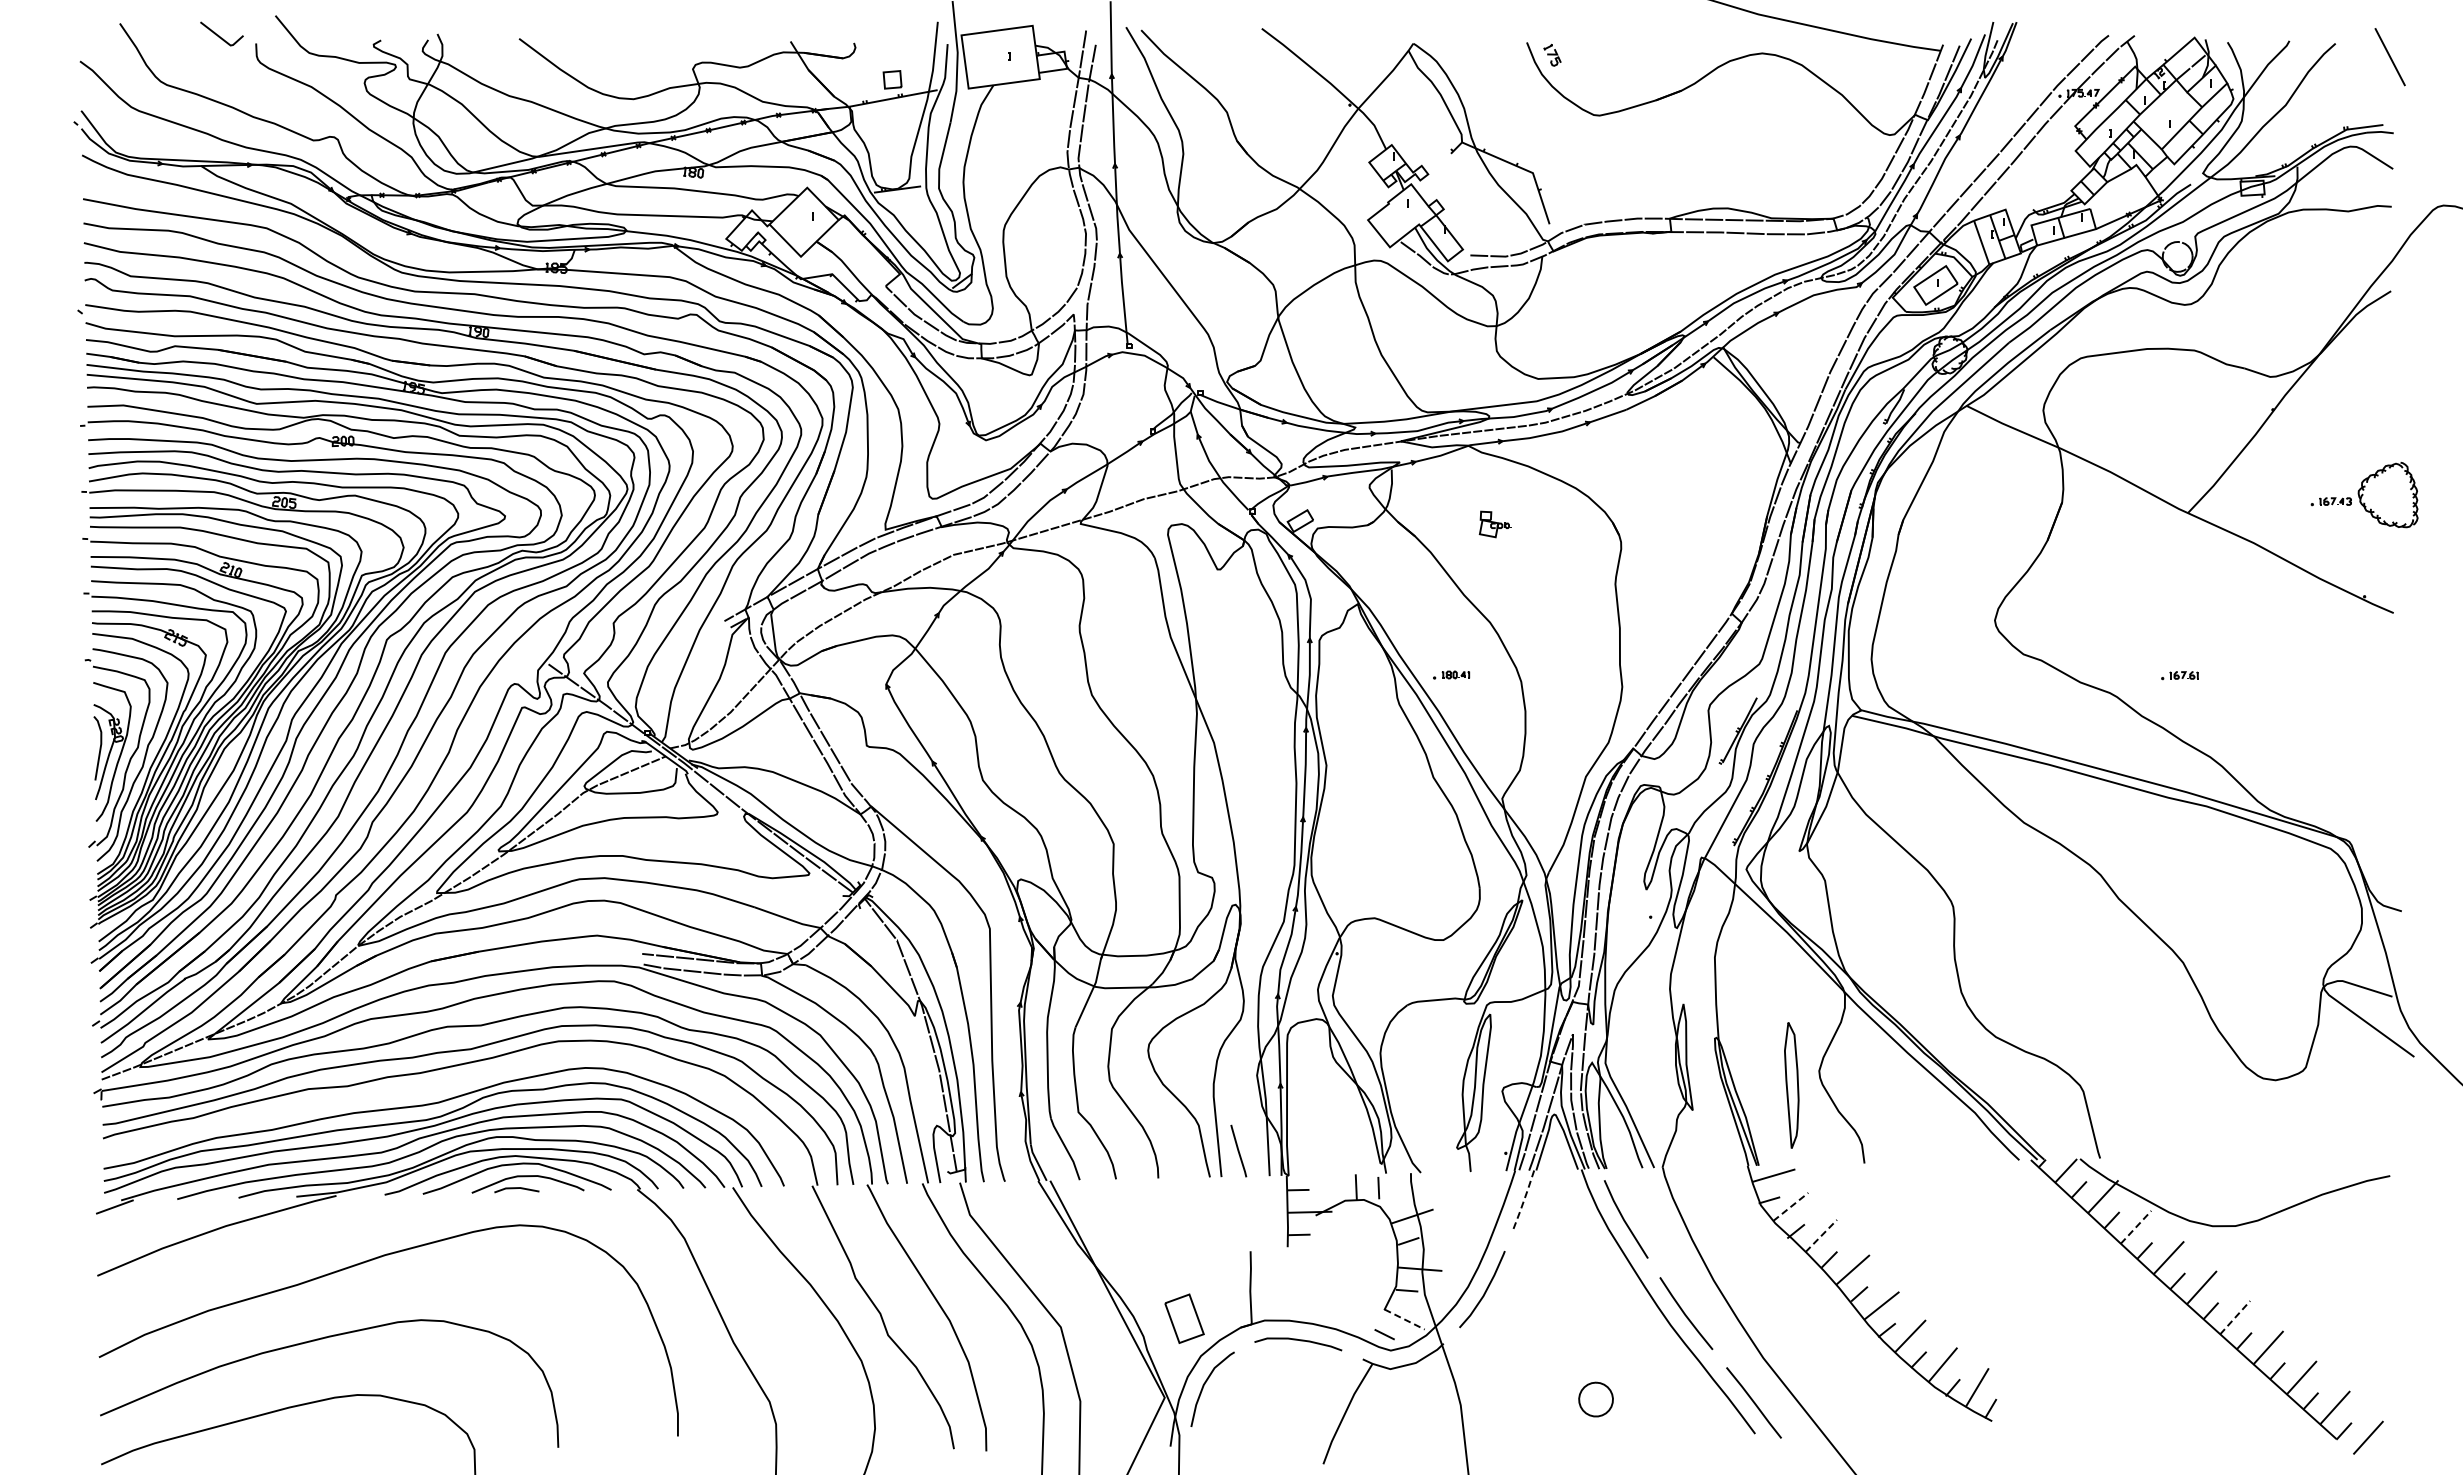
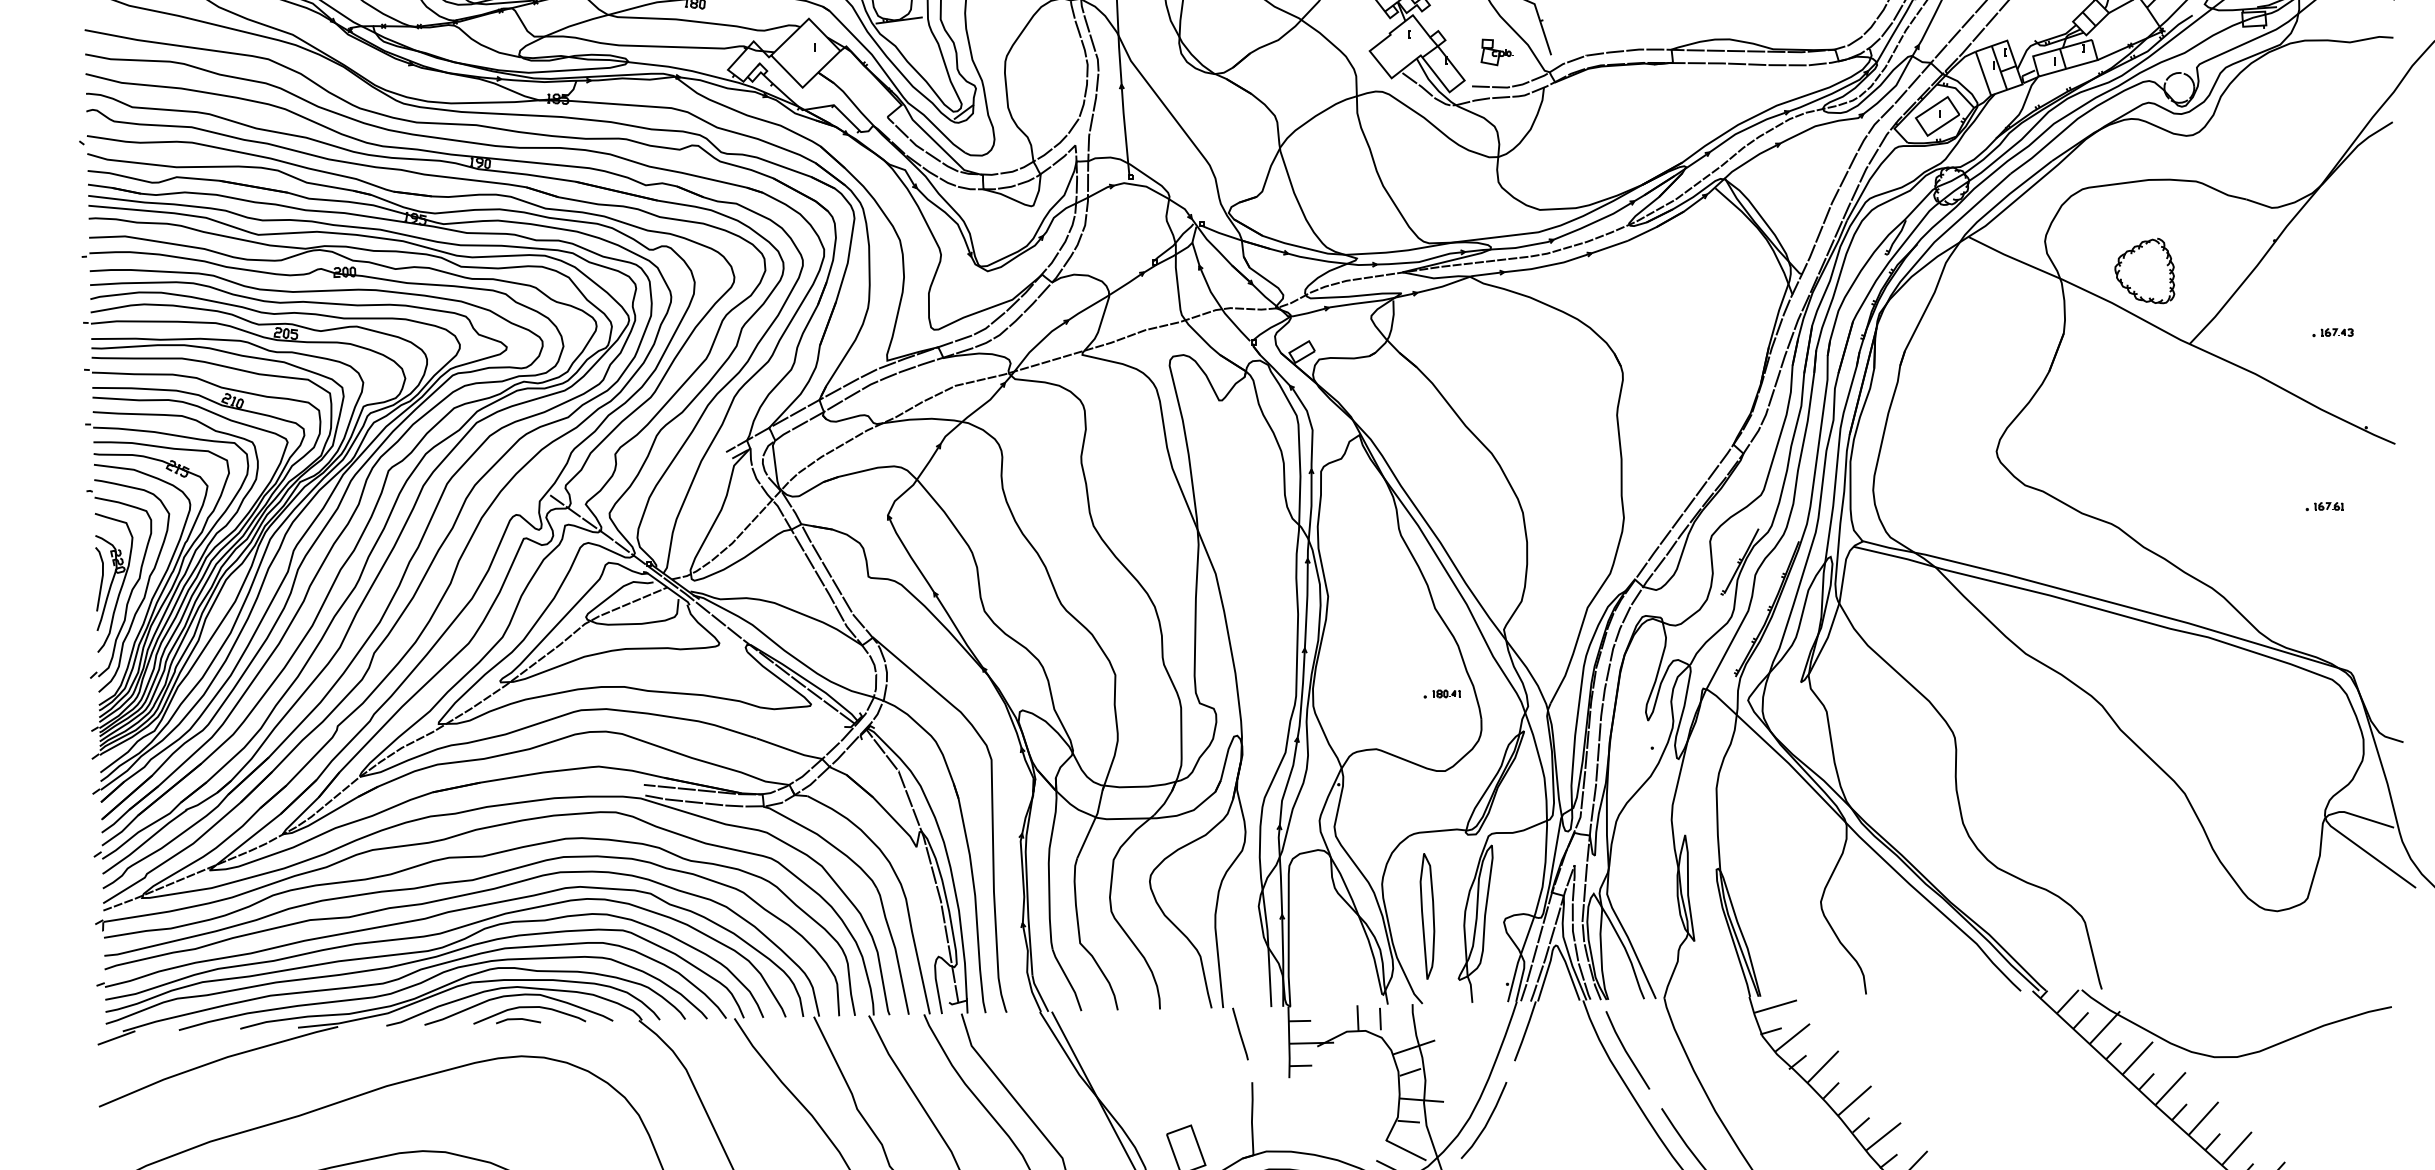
part: (2387, 495) -> (2144, 271), moved
part: (1494, 524) -> (1496, 52), moved
part: (1451, 674) -> (1442, 693), moved
part: (2179, 675) -> (2324, 506), moved
part: (439, 1084) -> (441, 915), added
part: (1791, 1085) -> (1427, 916), moved
line: (1238, 1150) -> (1240, 1033), moved
line: (1523, 1200) -> (1525, 1031), dashed -> solid
line: (1790, 1207) -> (1792, 1038), dashed -> solid
line: (2135, 1227) -> (2137, 1058), dashed -> solid
line: (1821, 1236) -> (1823, 1067), dashed -> solid
line: (2234, 1318) -> (2236, 1149), dashed -> solid
line: (1404, 1319) -> (1406, 1150), dashed -> solid

